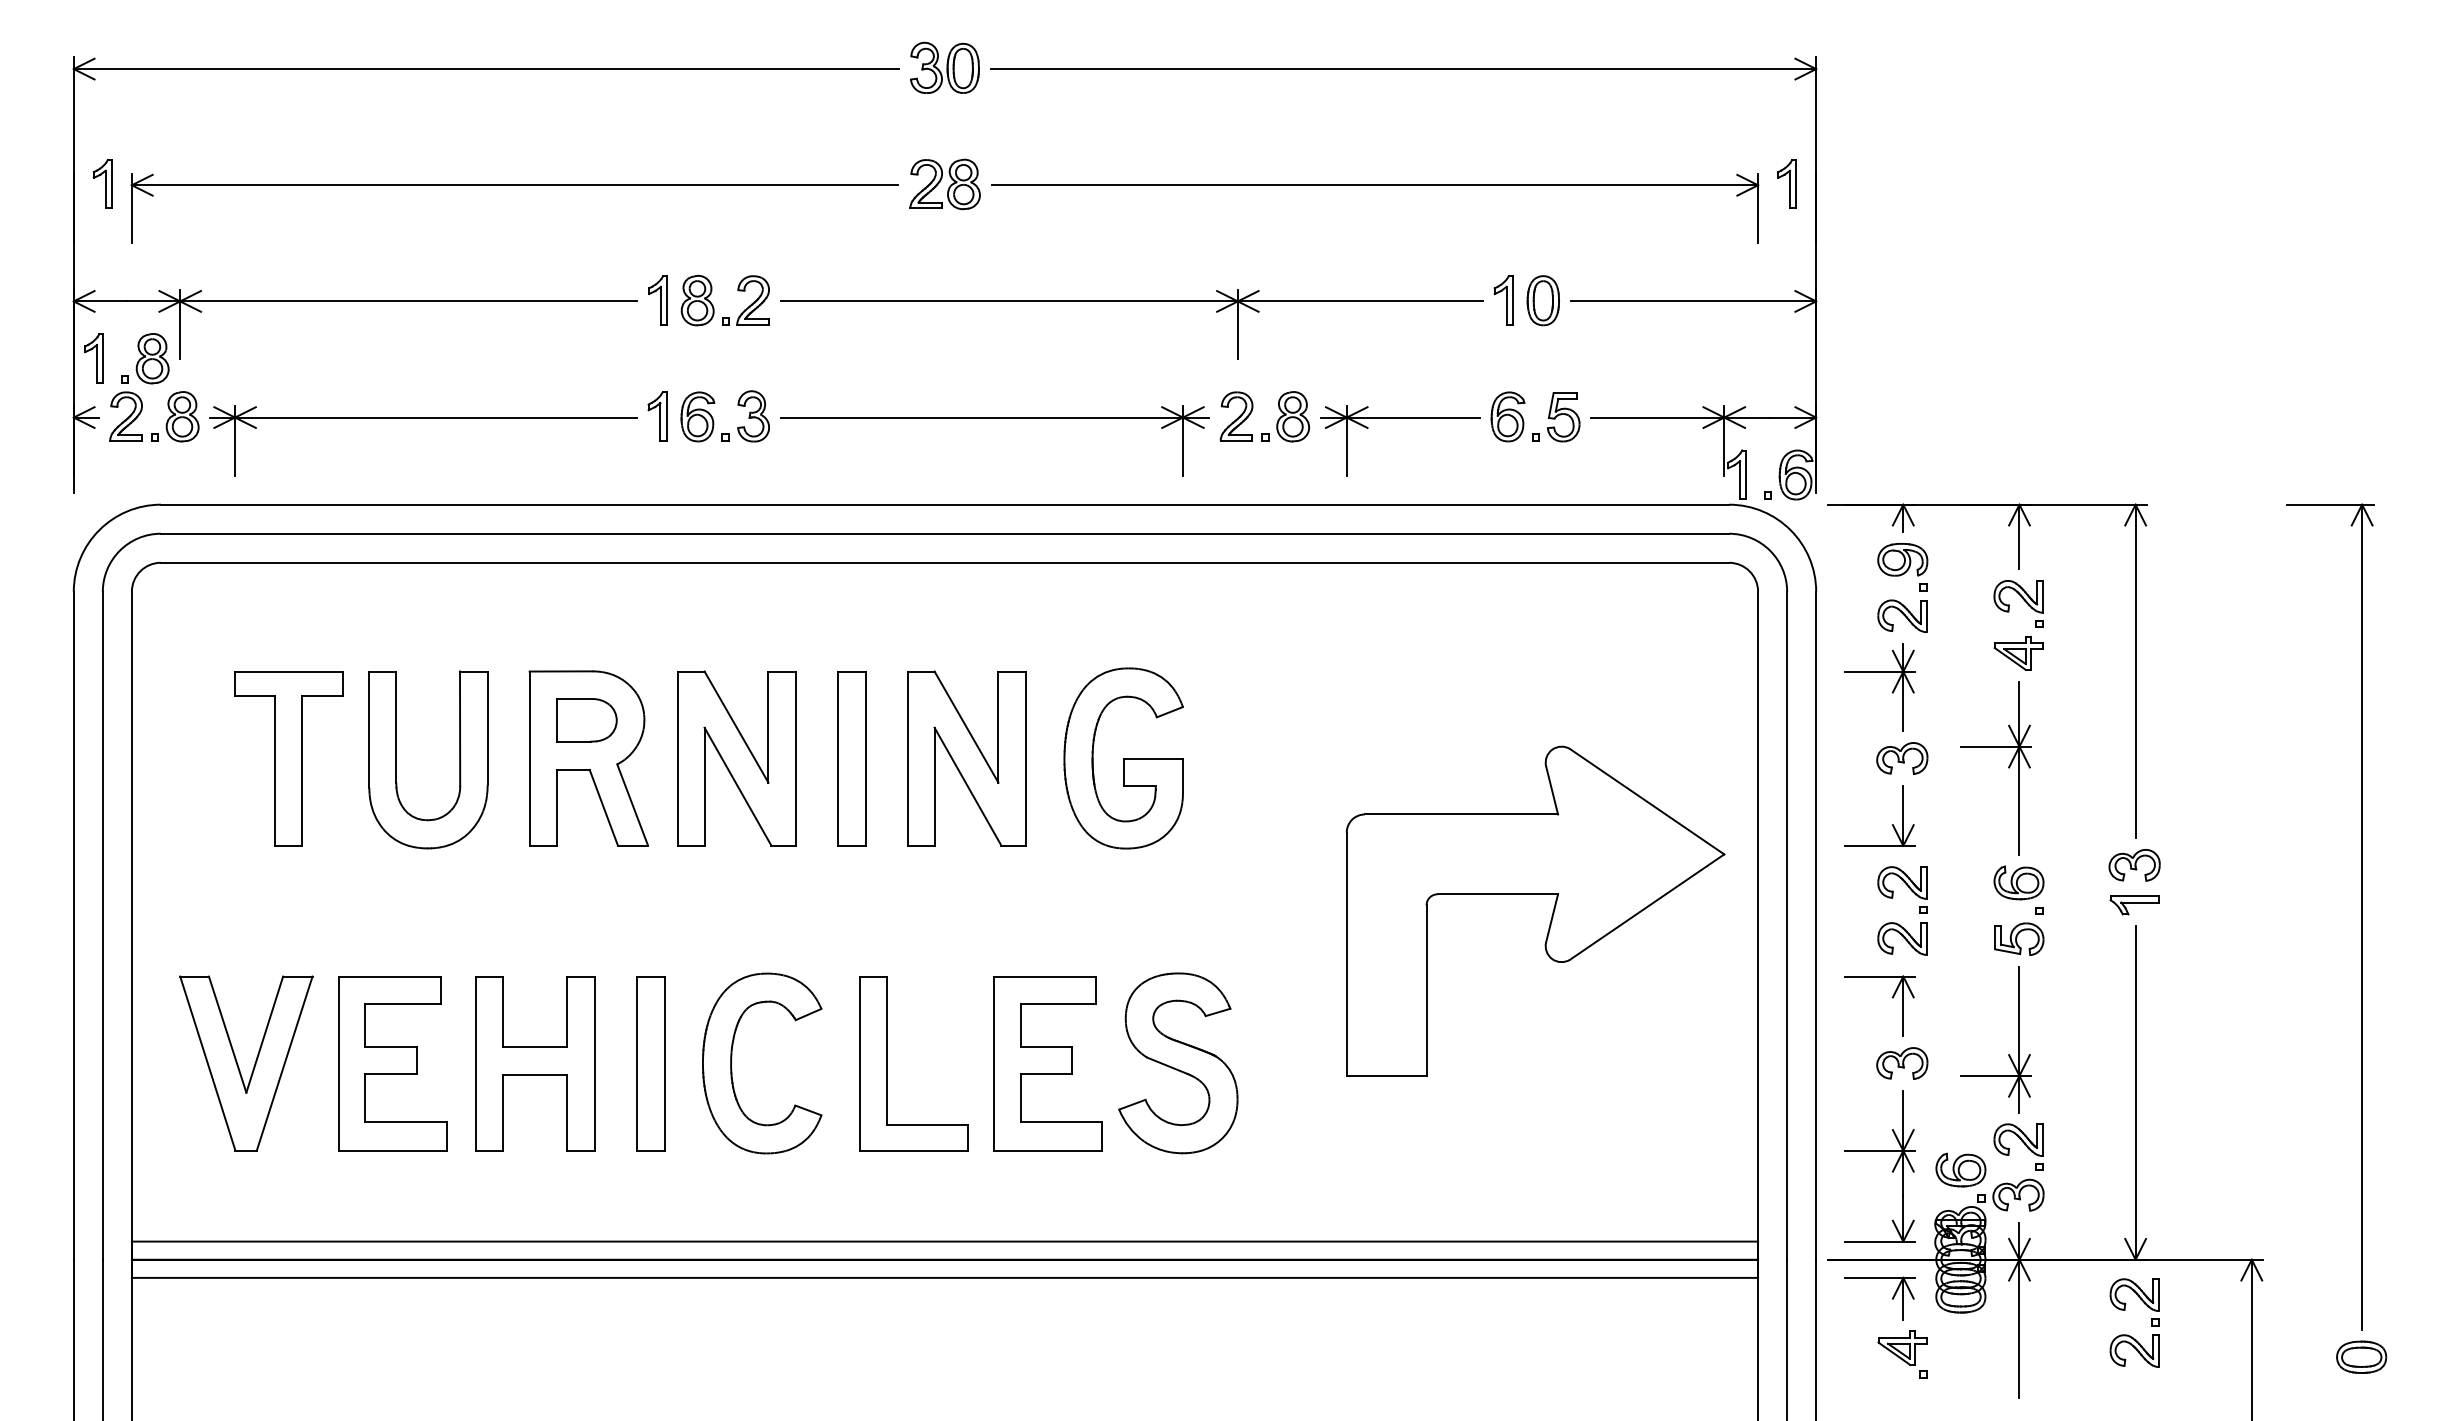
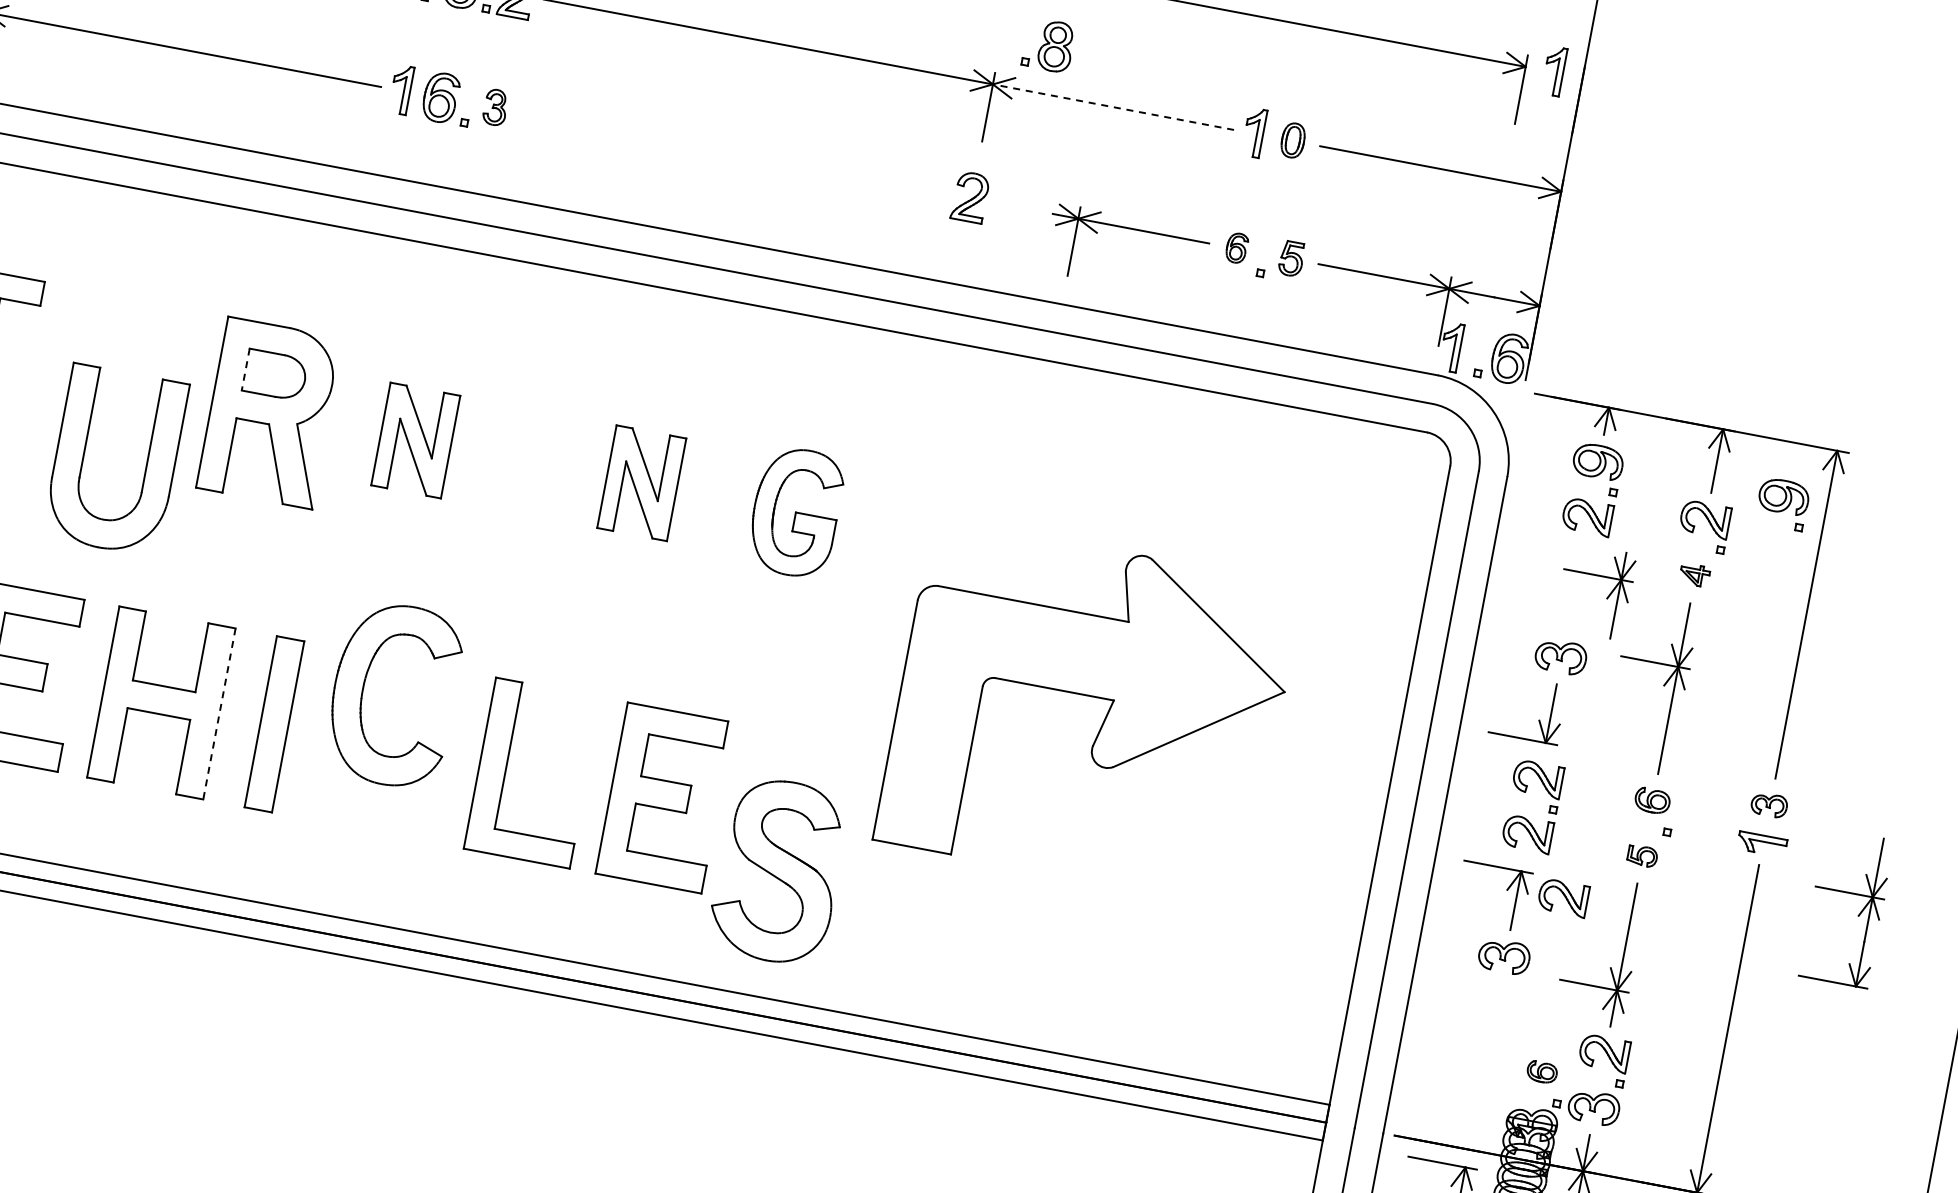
part: (1542, 300) -> (1292, 140), size x0.7
line: (1360, 301) -> (1113, 107), solid -> dashed
part: (753, 416) -> (495, 107), size x0.7
part: (1285, 416) -> (1048, 45), moved
part: (1507, 416) -> (1236, 247), size x0.6
part: (1563, 417) -> (1291, 258), size x0.7
part: (994, 418) -> (732, 154), removed
part: (2091, 567) -> (1782, 504), added
part: (2018, 653) -> (1694, 575), size x0.6
part: (1891, 692) -> (1605, 598), moved
line: (556, 720) -> (245, 369), solid -> dashed
part: (736, 758) -> (415, 440), size x0.6
part: (851, 758) -> (528, 461), removed
part: (966, 758) -> (641, 483), size x0.6
part: (1123, 758) -> (795, 512), size x0.7
part: (459, 759) -> (146, 465), moved
part: (2134, 865) -> (1769, 805), size x0.7
part: (2018, 882) -> (1652, 800), size x0.7
part: (1535, 894) -> (1091, 696), moved
part: (2019, 938) -> (1642, 855), size x0.6
part: (1949, 994) -> (1563, 897), added
part: (732, 1060) -> (364, 686), moved
part: (1178, 1063) -> (778, 871), moved
line: (594, 1064) -> (219, 714), solid -> dashed
part: (1960, 1169) -> (1541, 1071), size x0.6
part: (1892, 1170) -> (1858, 914), moved

